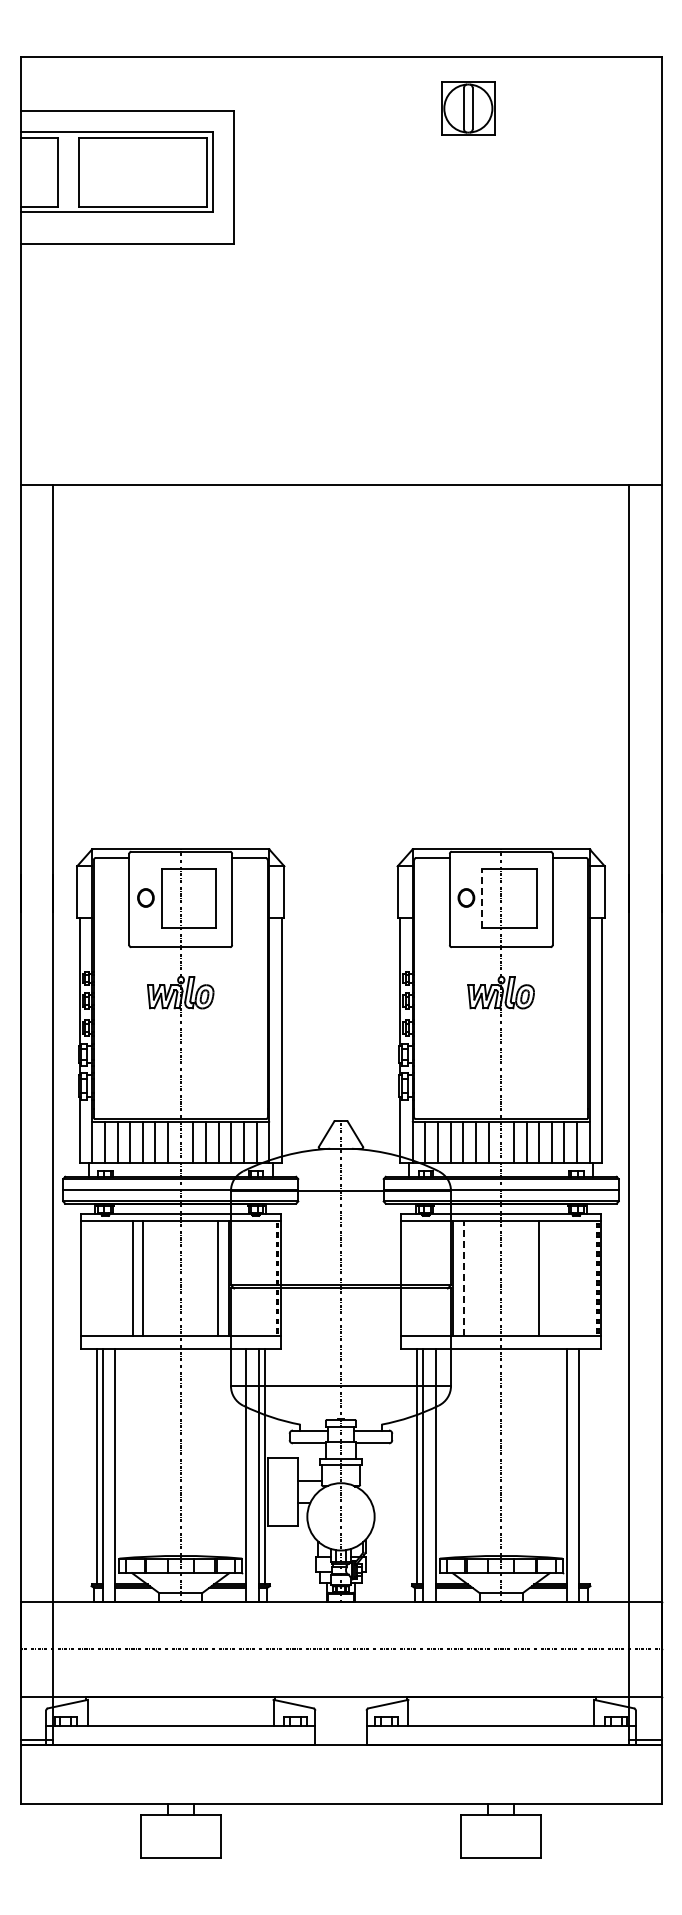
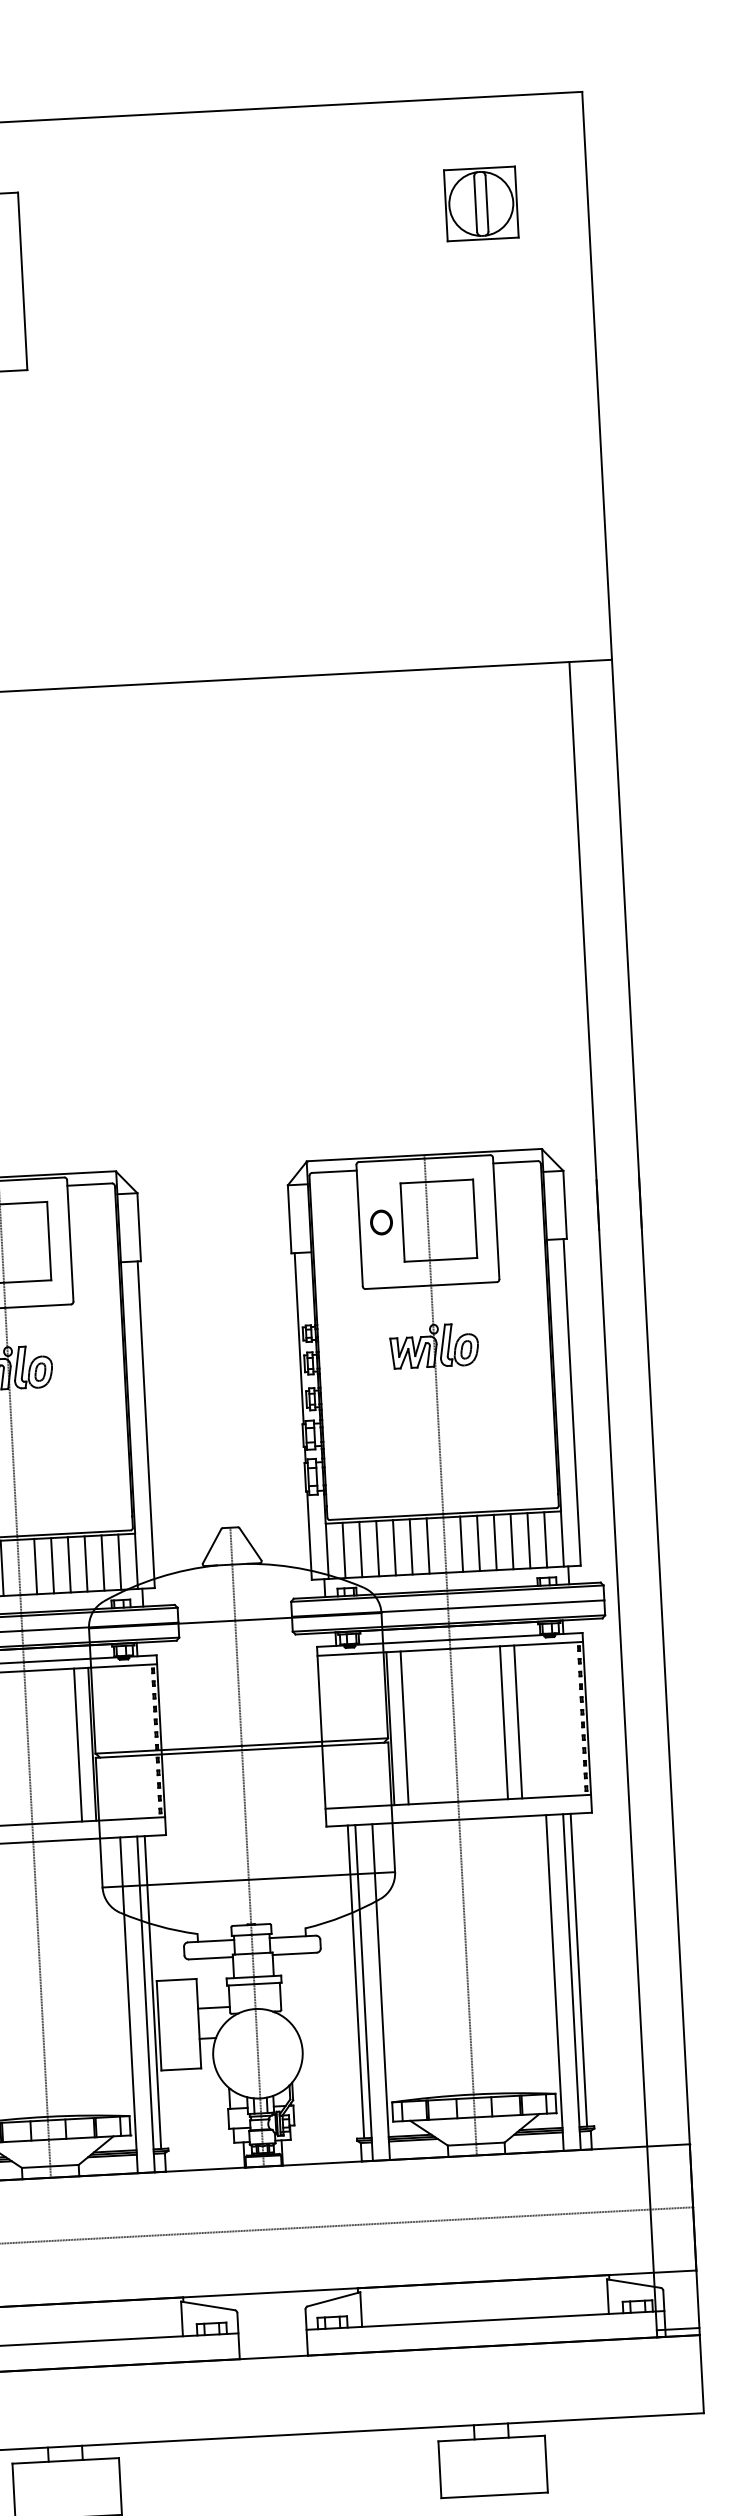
part: (468, 108) -> (481, 203), moved
line: (482, 898) -> (402, 1222), dashed -> solid
line: (549, 1277) -> (518, 1721), added
line: (463, 1278) -> (404, 1728), dashed -> solid
line: (585, 1466) -> (579, 1969), added

